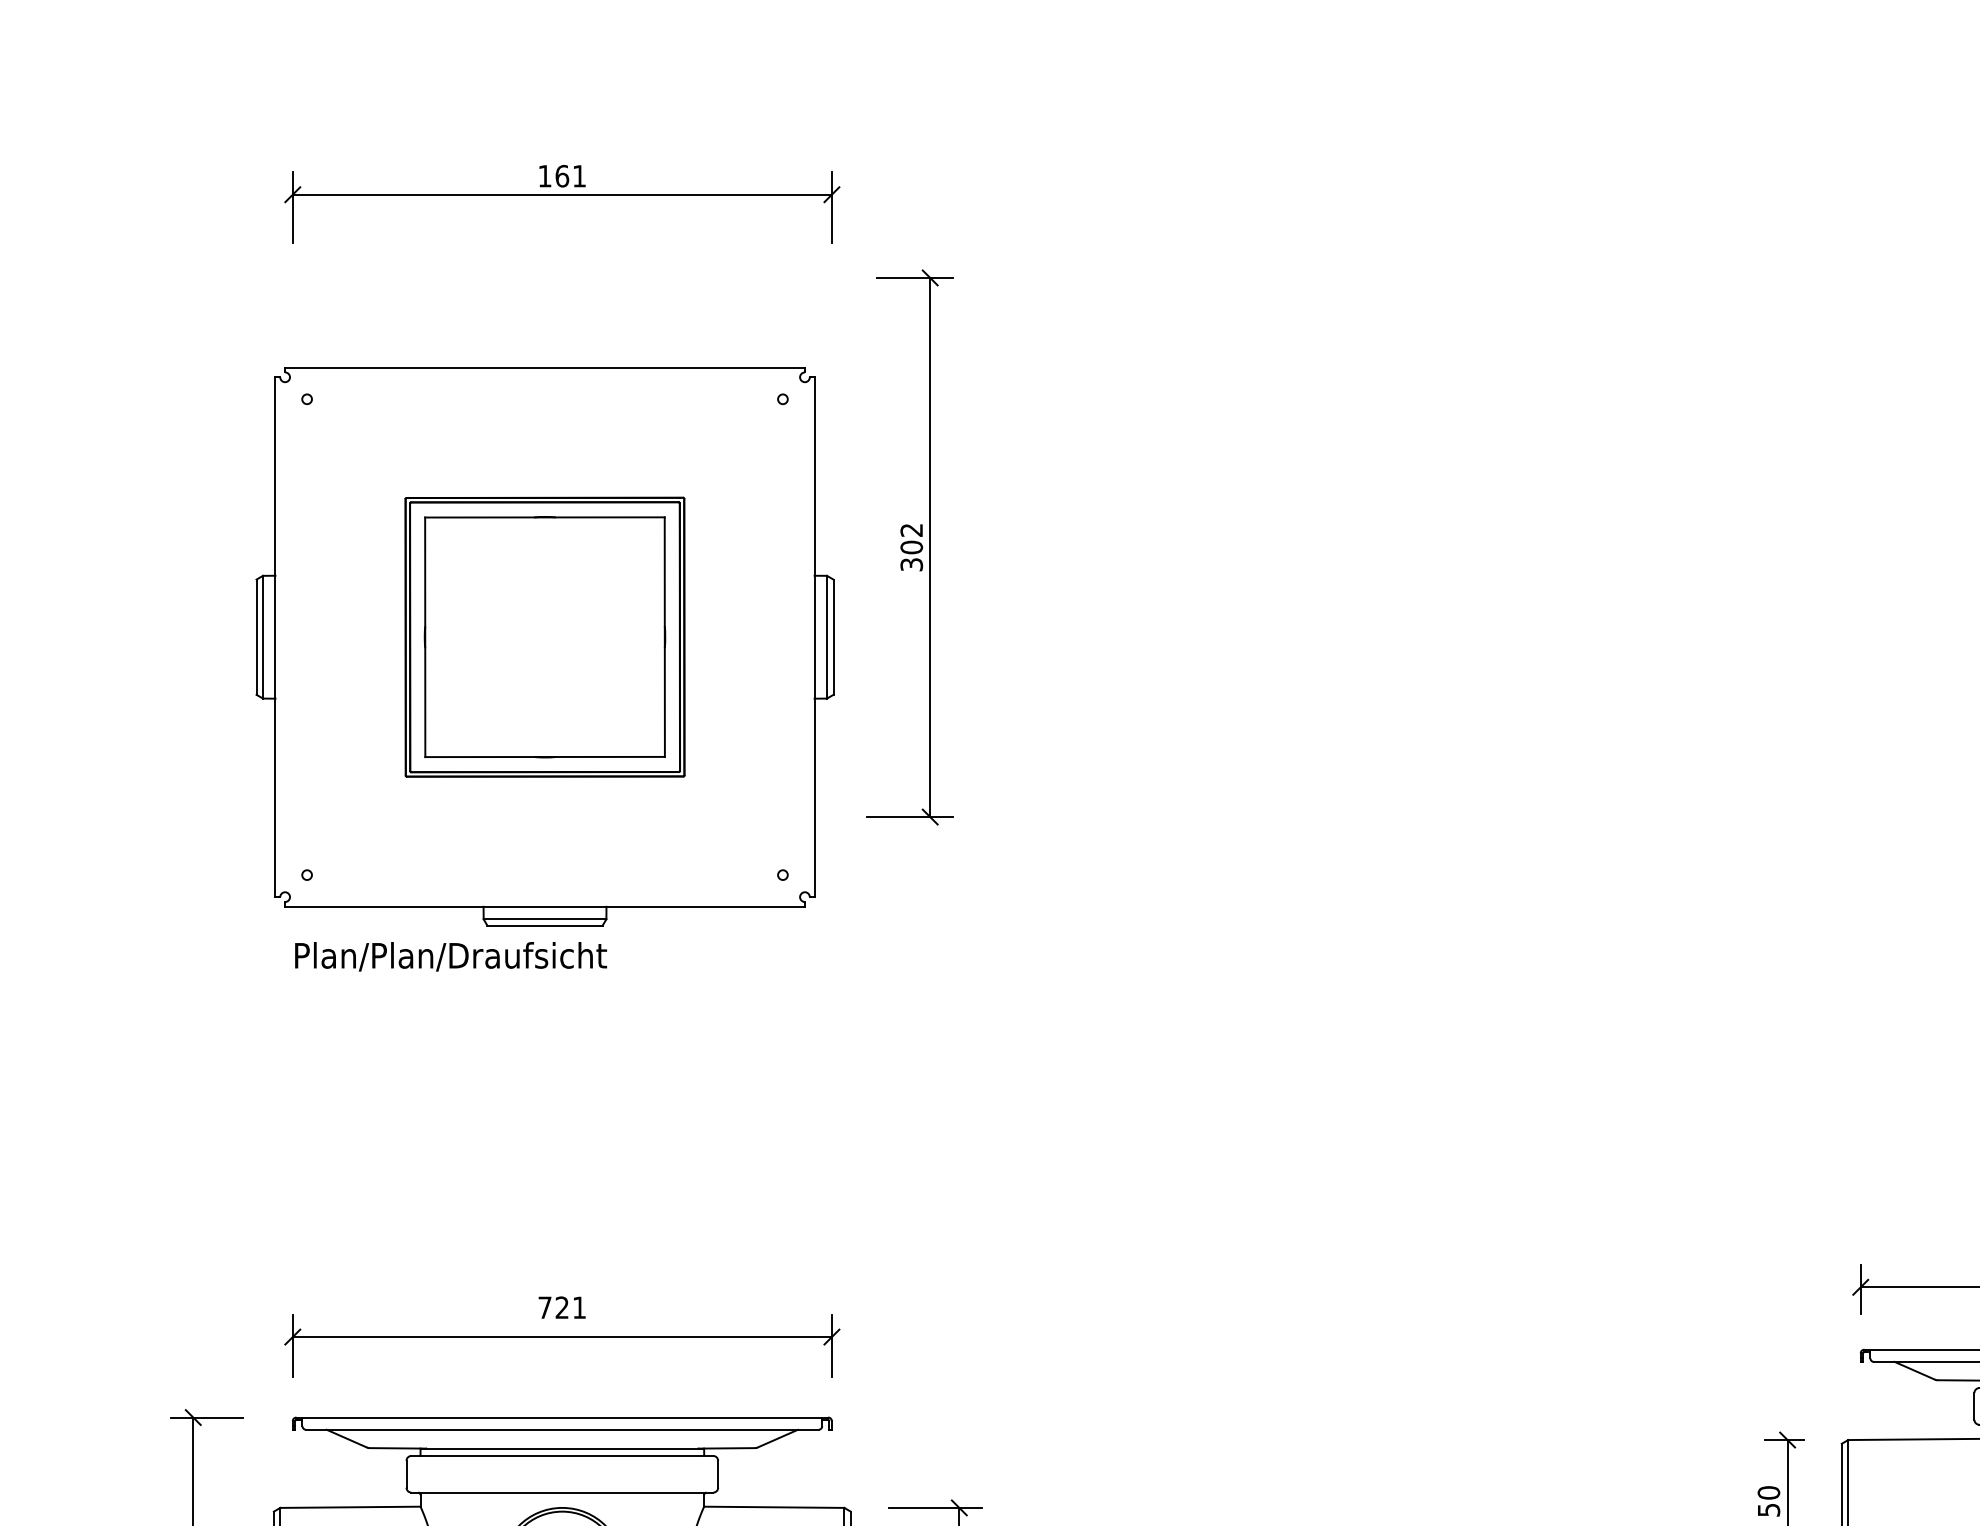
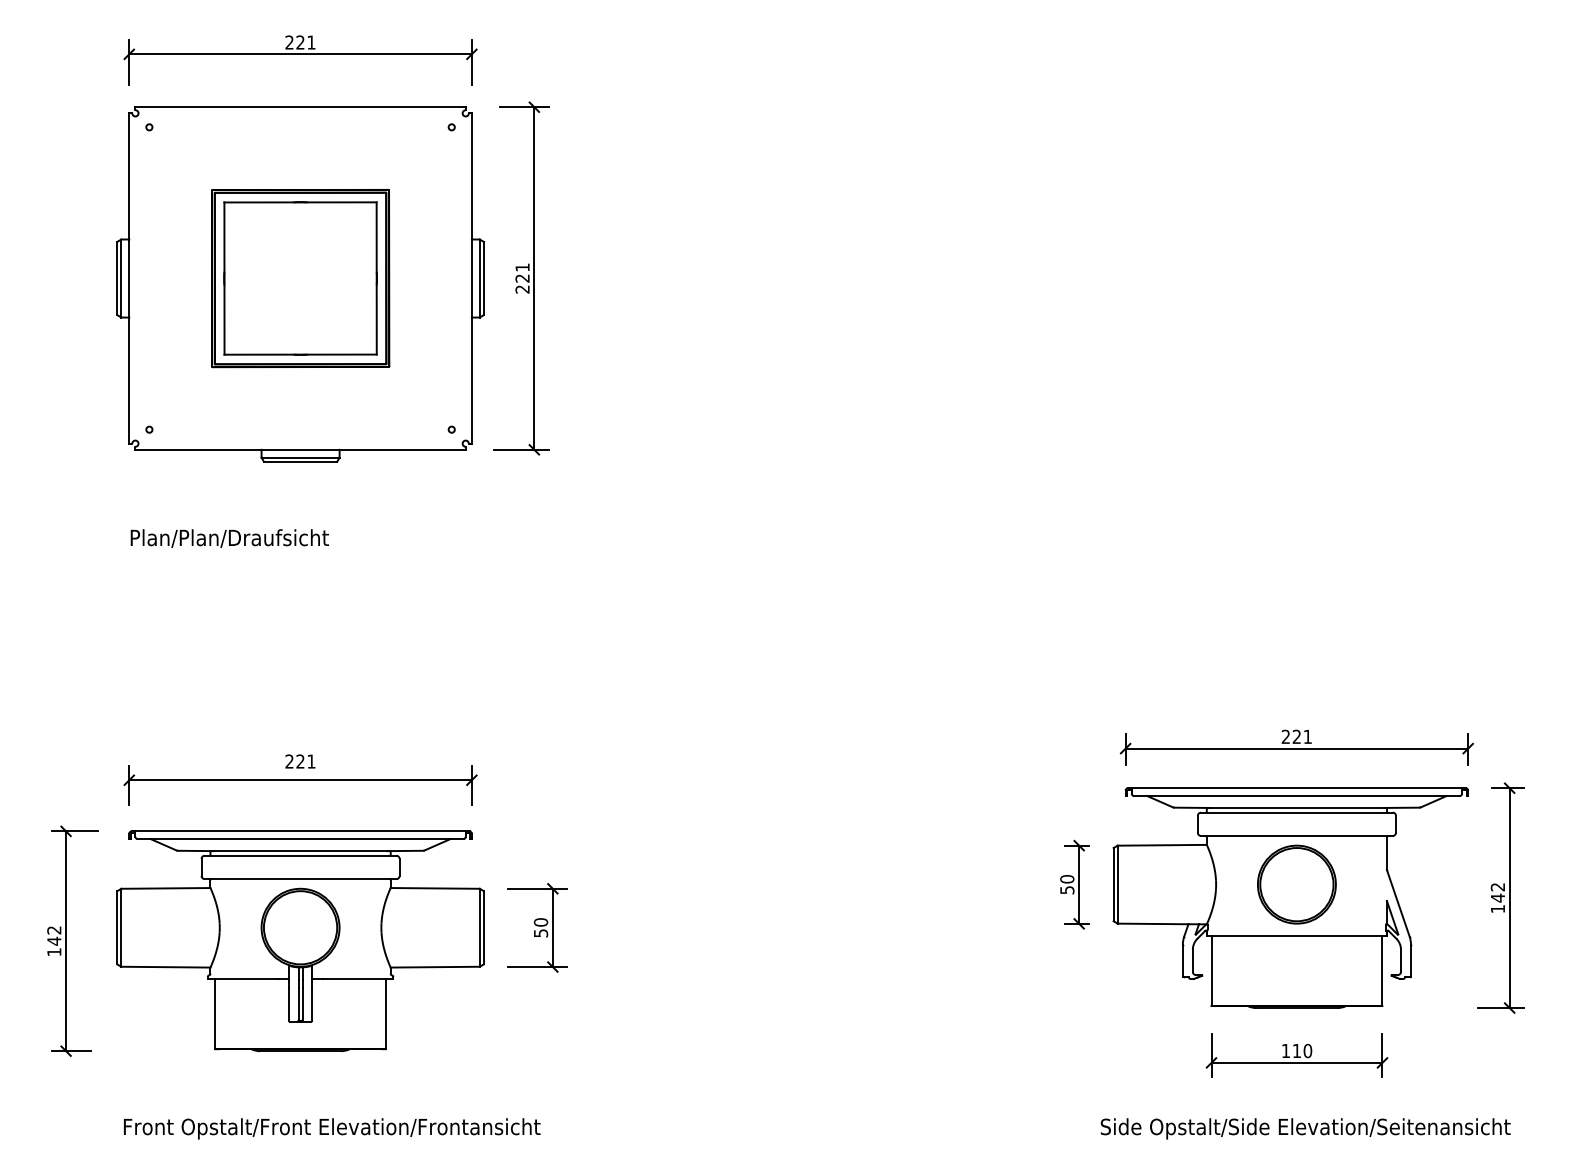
text: (552, 176) -> (294, 42), 161 -> 221
text: (911, 547) -> (522, 278), 302 -> 221
part: (544, 646) -> (300, 284), moved
text: (544, 1307) -> (289, 761), 721 -> 221

